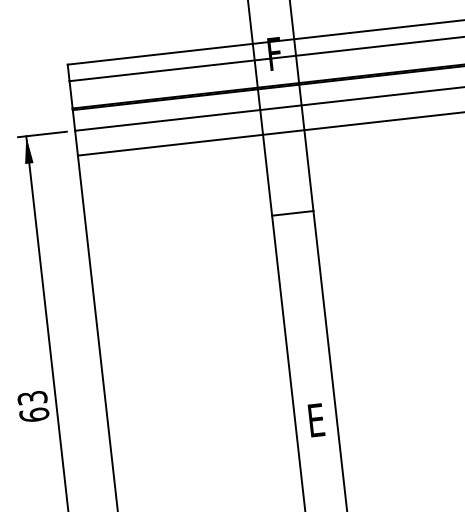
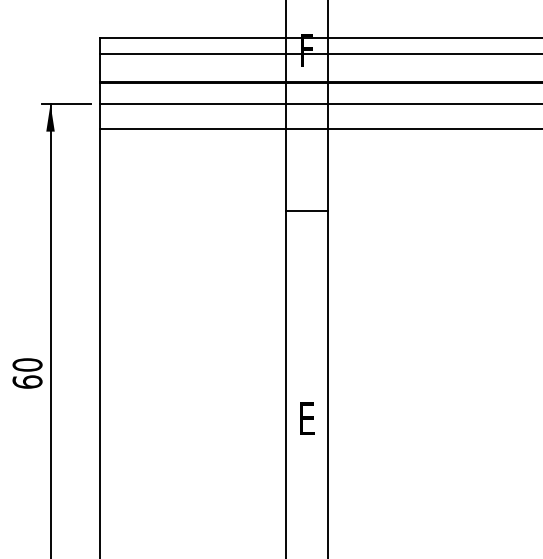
text: (32, 397) -> (27, 364), 63 -> 60

